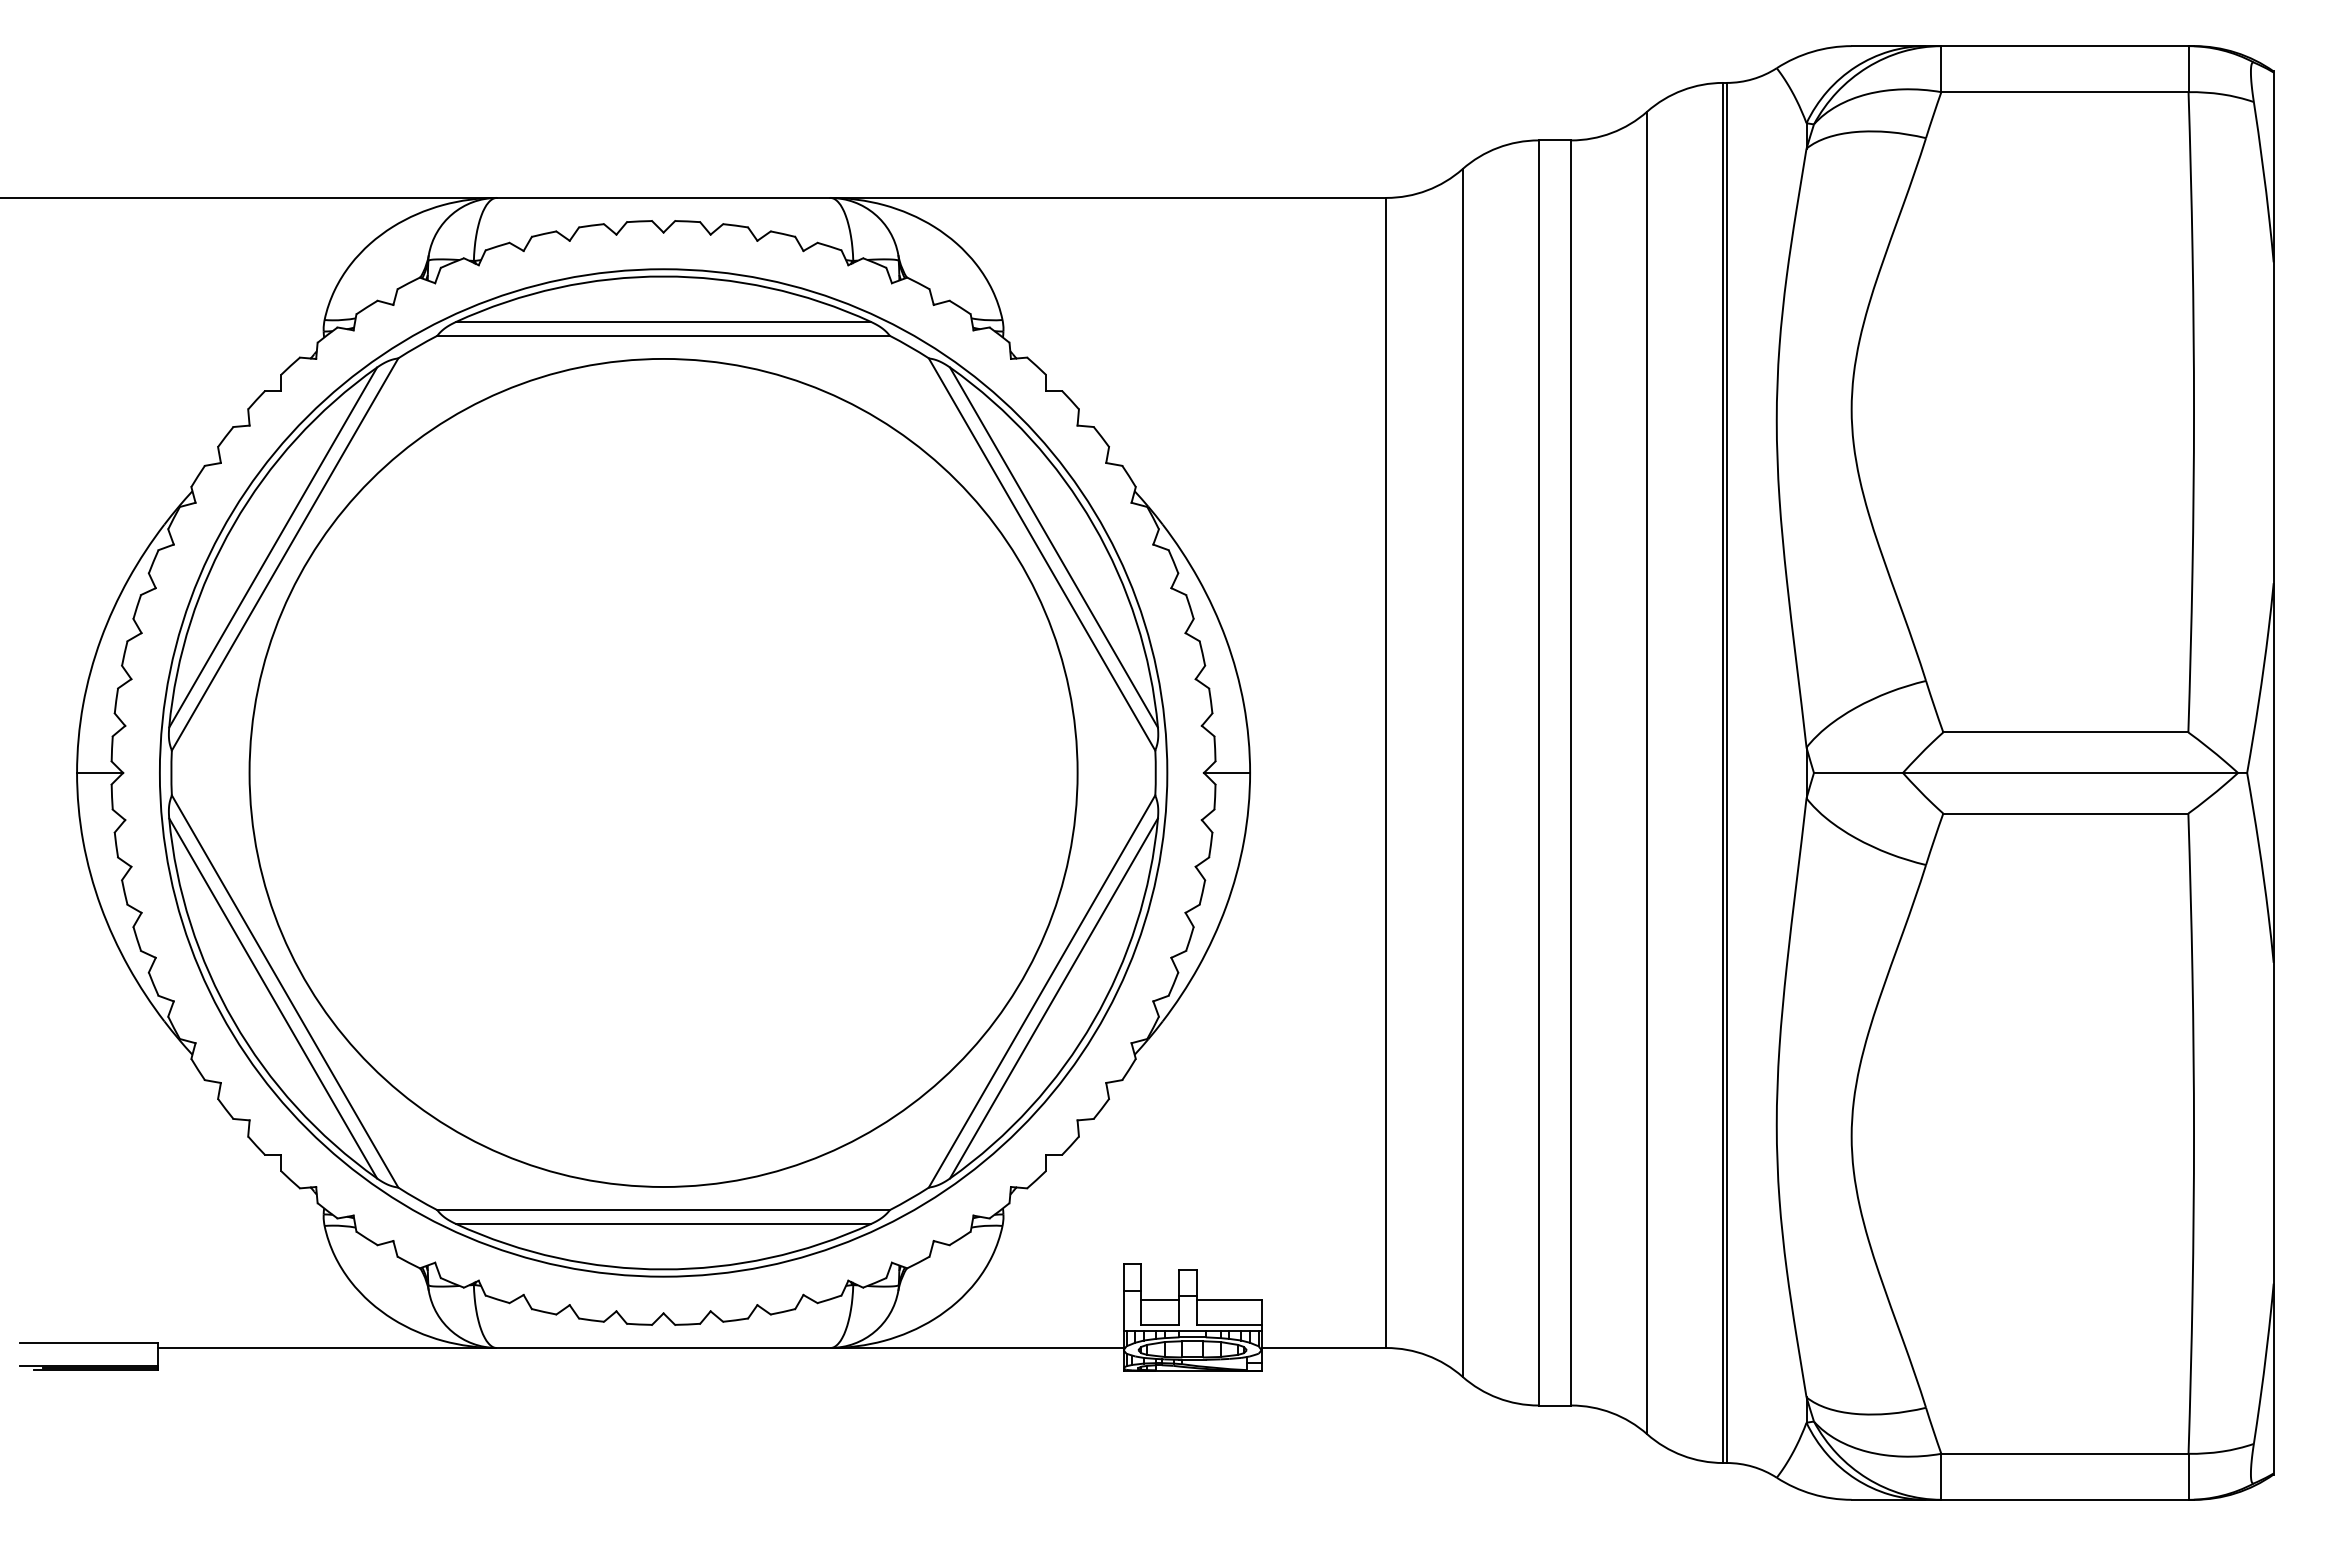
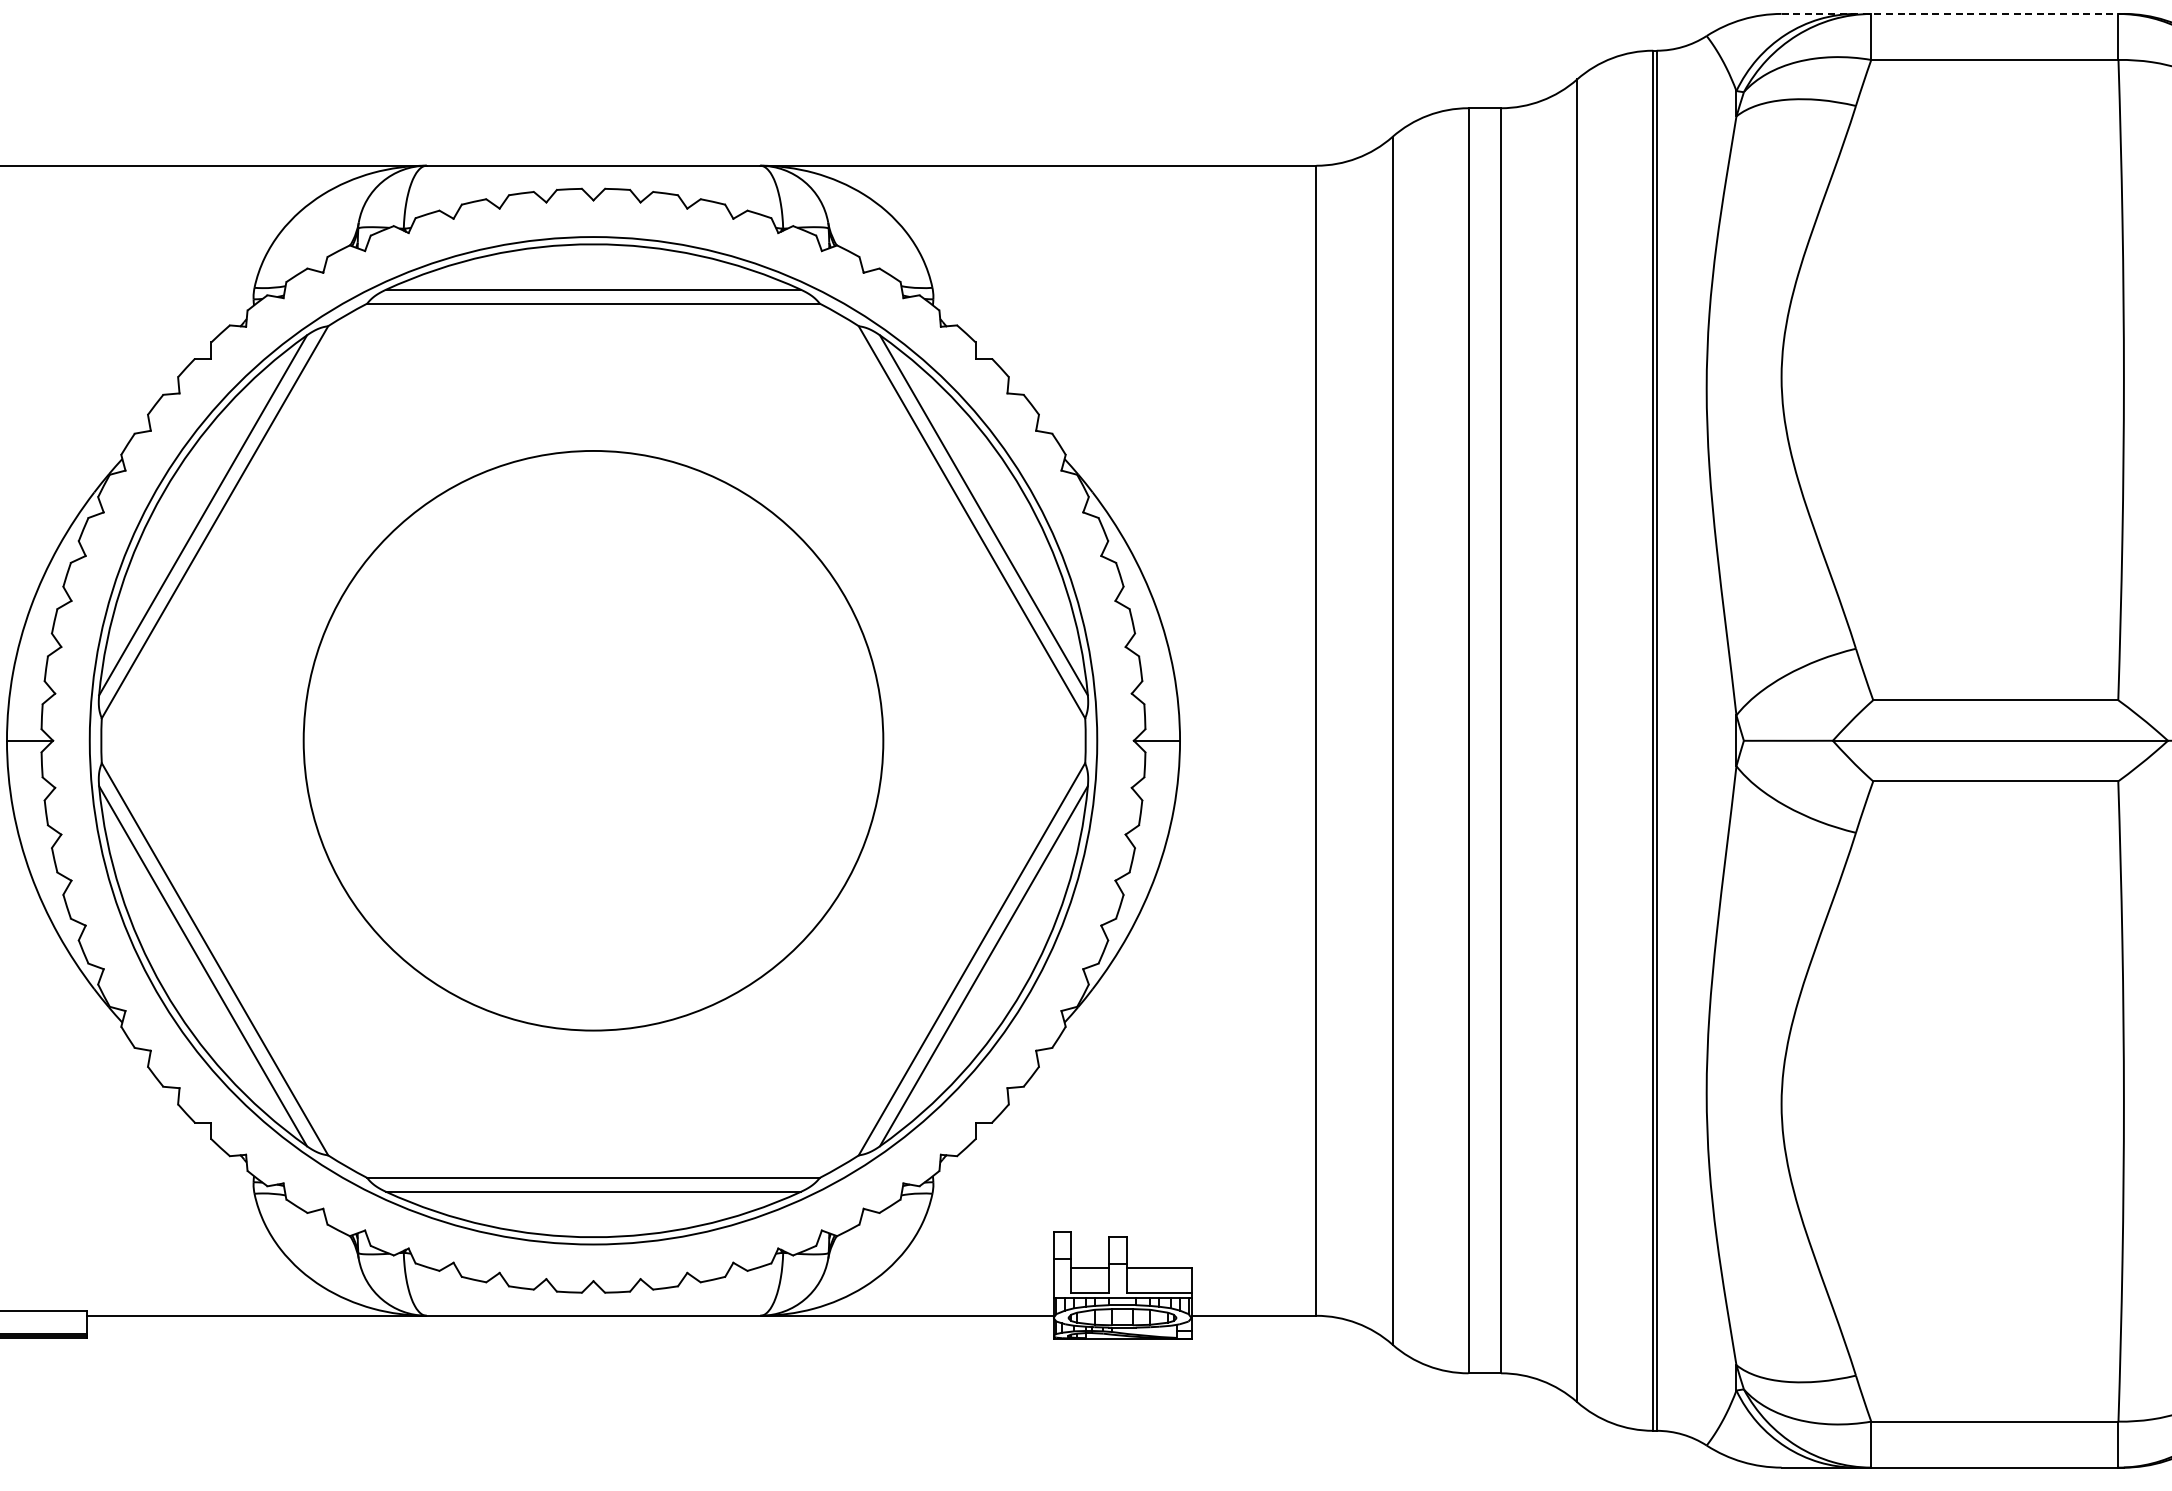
line: (2023, 46) -> (1953, 14), solid -> dashed
circle: (663, 772) -> (593, 740), size x0.7

